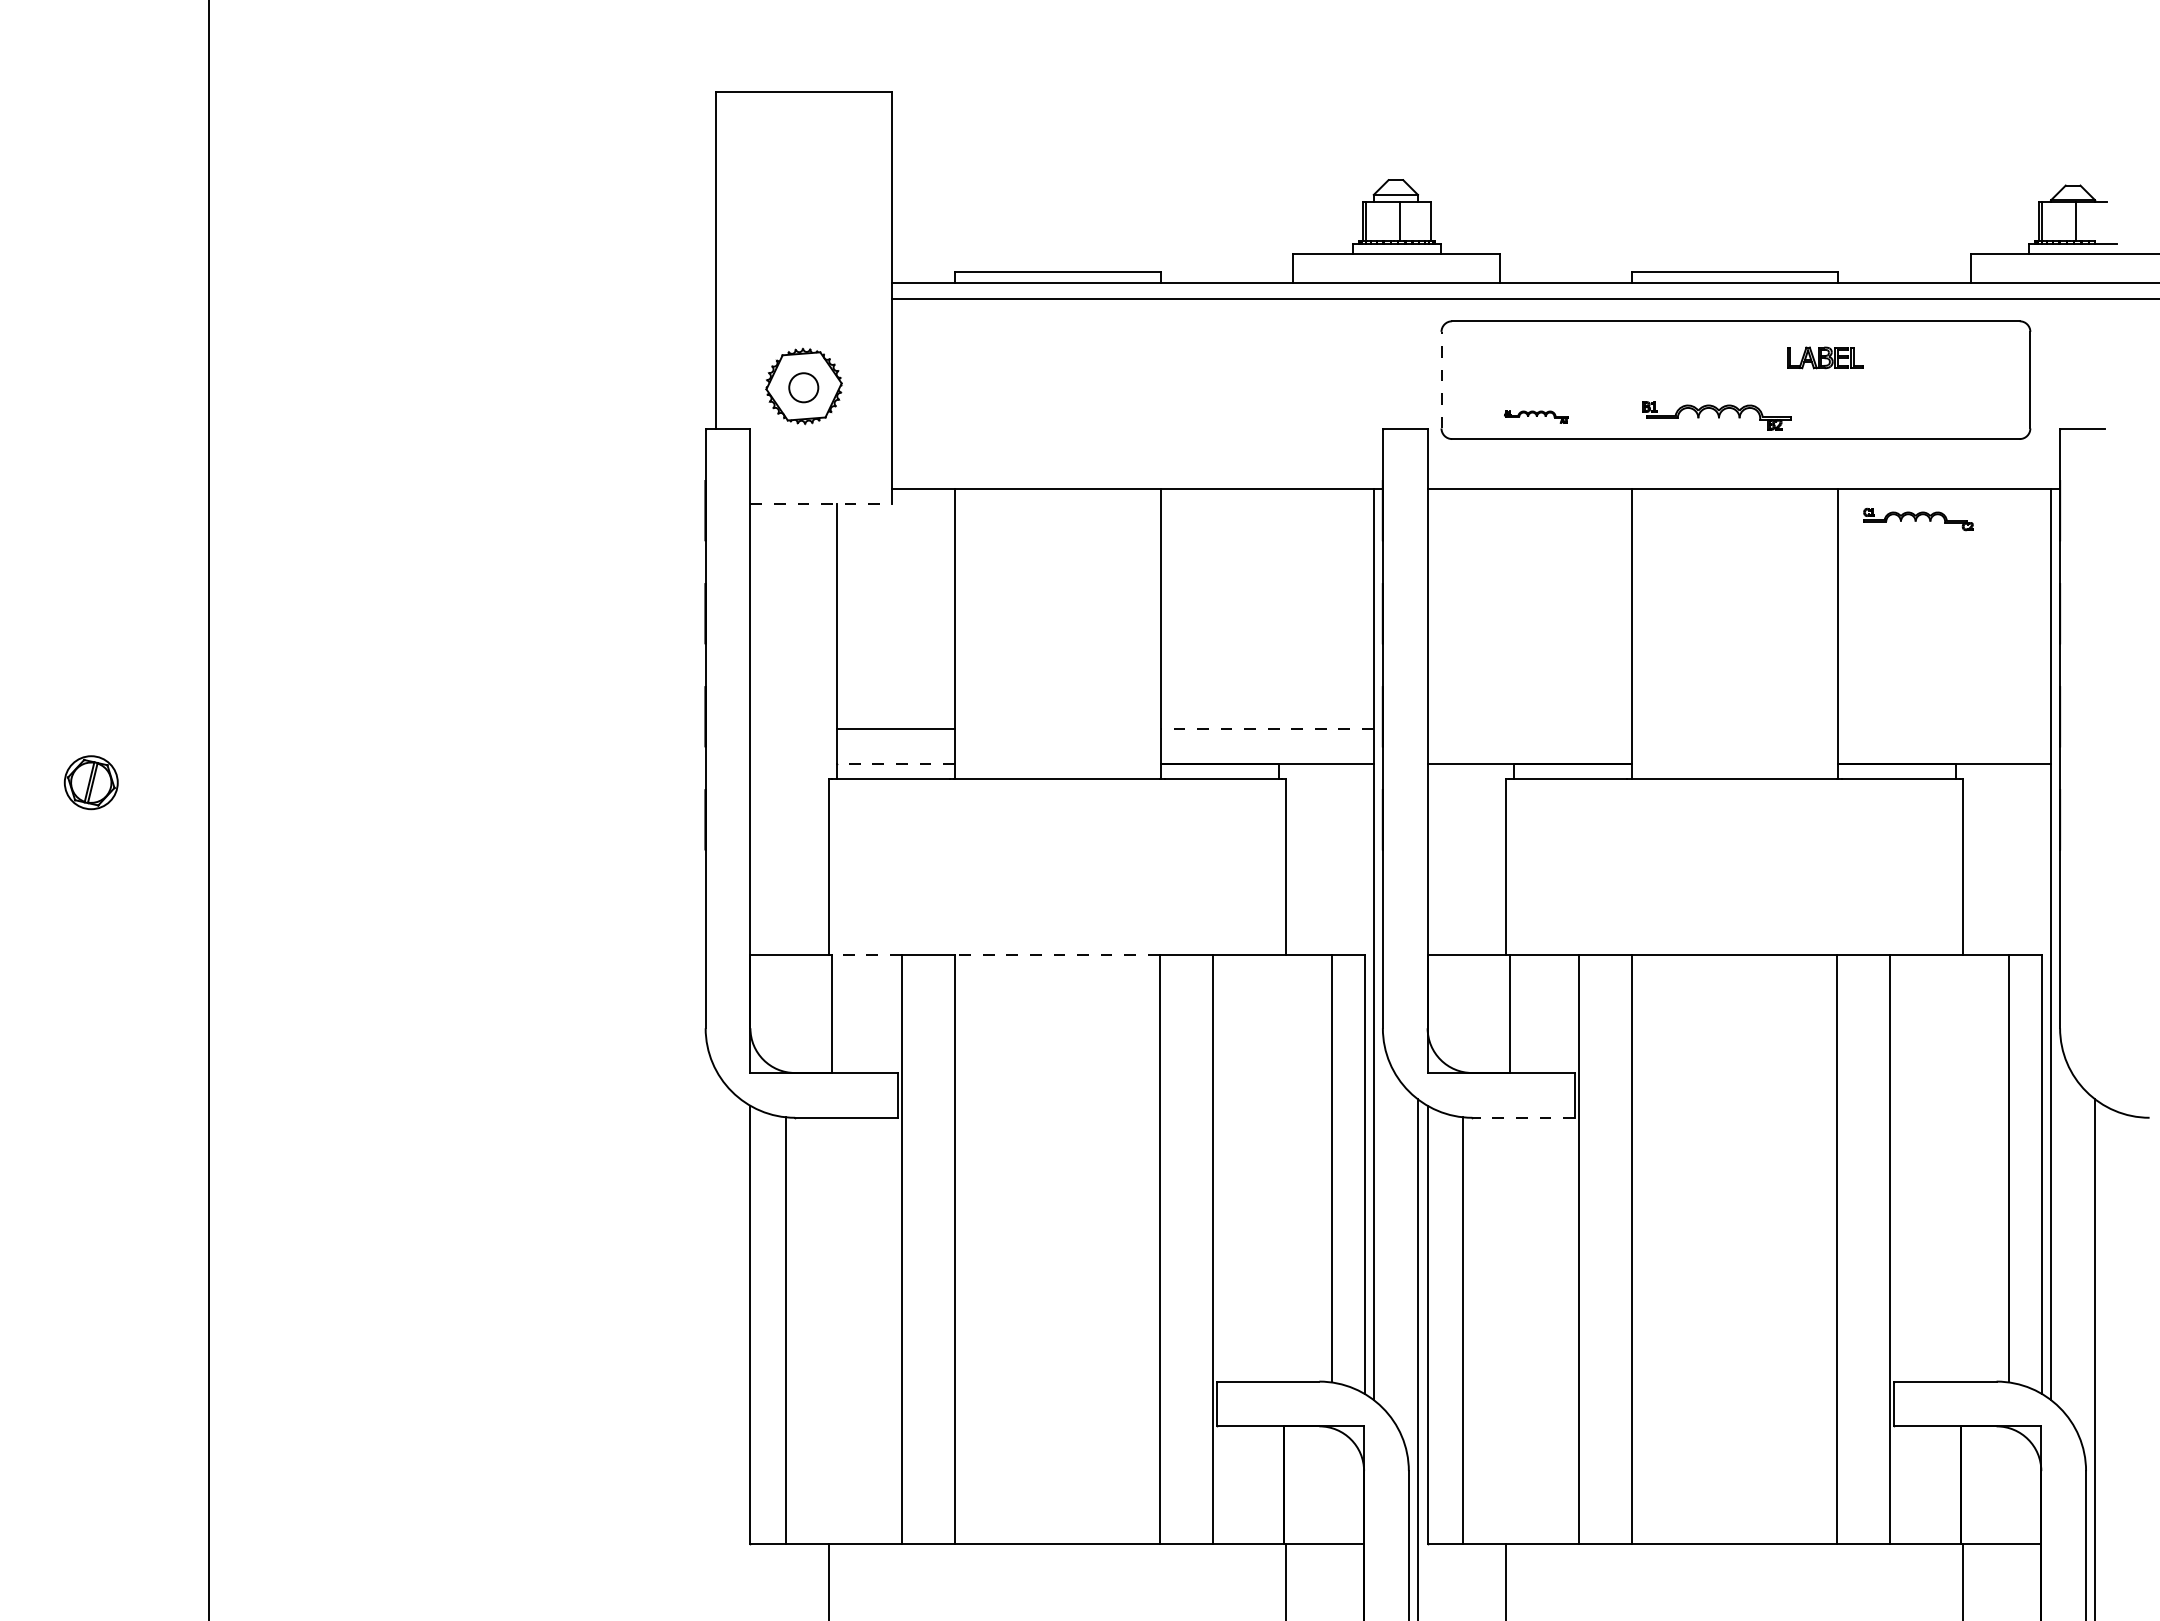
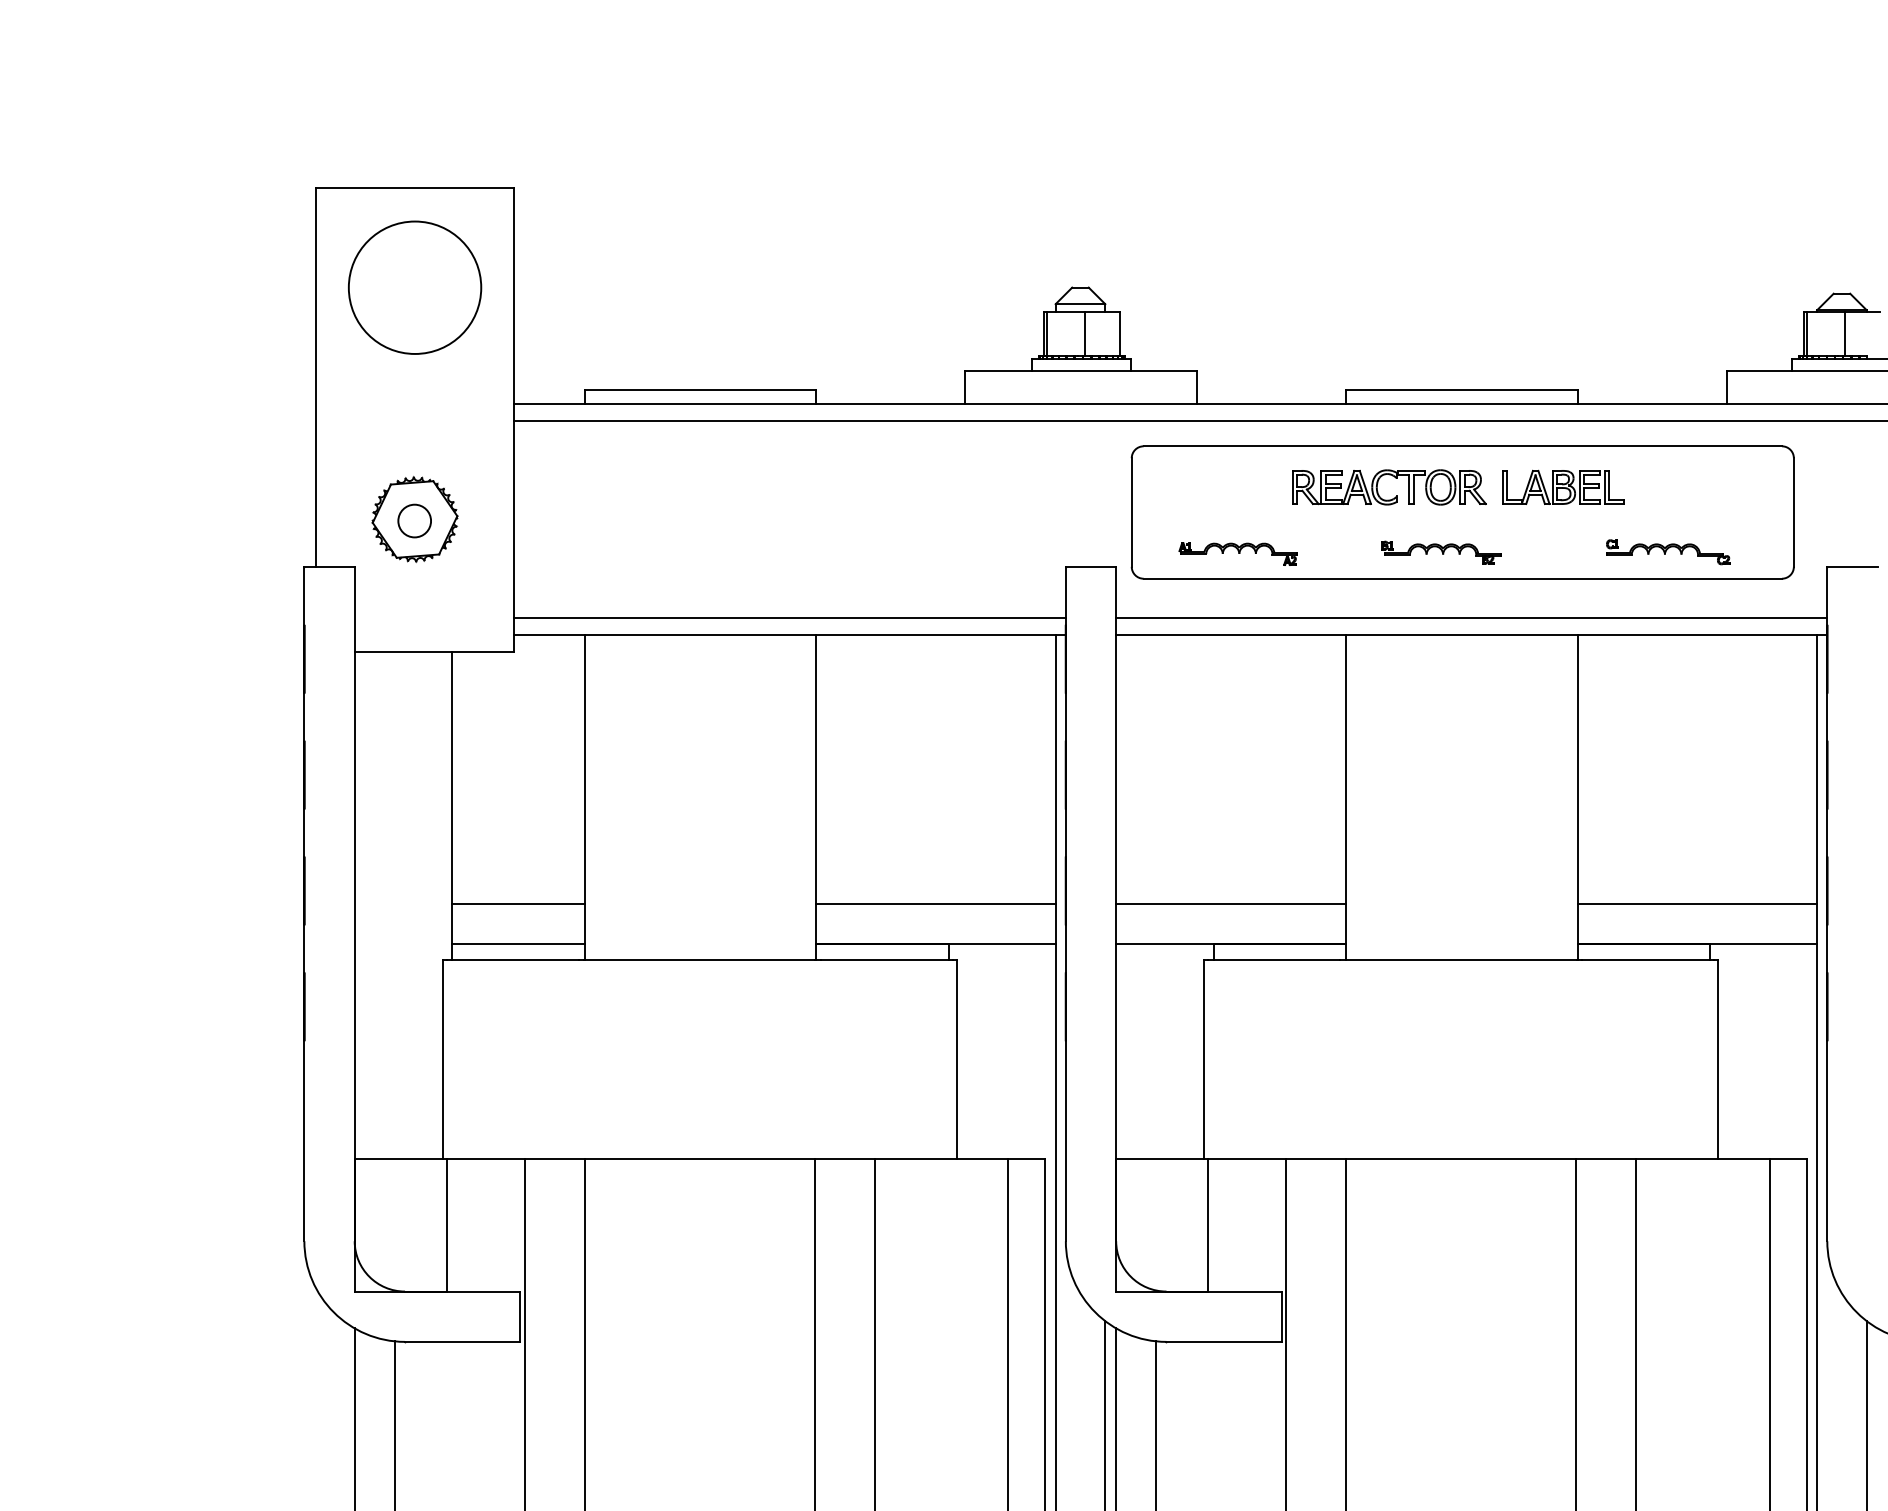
circle: (803, 180) -> (414, 287), added
part: (1676, 350) -> (1395, 479), added
part: (1825, 357) -> (1563, 487), size x1.43
line: (1441, 379) -> (1131, 511), dashed -> solid
part: (1716, 415) -> (1440, 552), size x0.71
part: (1536, 416) -> (1238, 553), size x1.67
line: (1137, 473) -> (789, 617), added
line: (1743, 473) -> (1471, 617), added
line: (821, 504) -> (434, 652), dashed -> solid
part: (1918, 519) -> (1668, 552), moved
line: (1266, 728) -> (934, 904), dashed -> solid
line: (1529, 728) -> (1230, 904), added
line: (1944, 728) -> (1697, 904), added
line: (895, 763) -> (517, 943), dashed -> solid
line: (867, 955) -> (486, 1159), dashed -> solid
line: (1056, 955) -> (698, 1159), dashed -> solid
line: (1523, 1117) -> (1223, 1341), dashed -> solid

